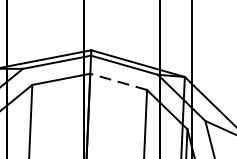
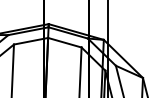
line: (118, 81) -> (64, 42), dashed -> solid

